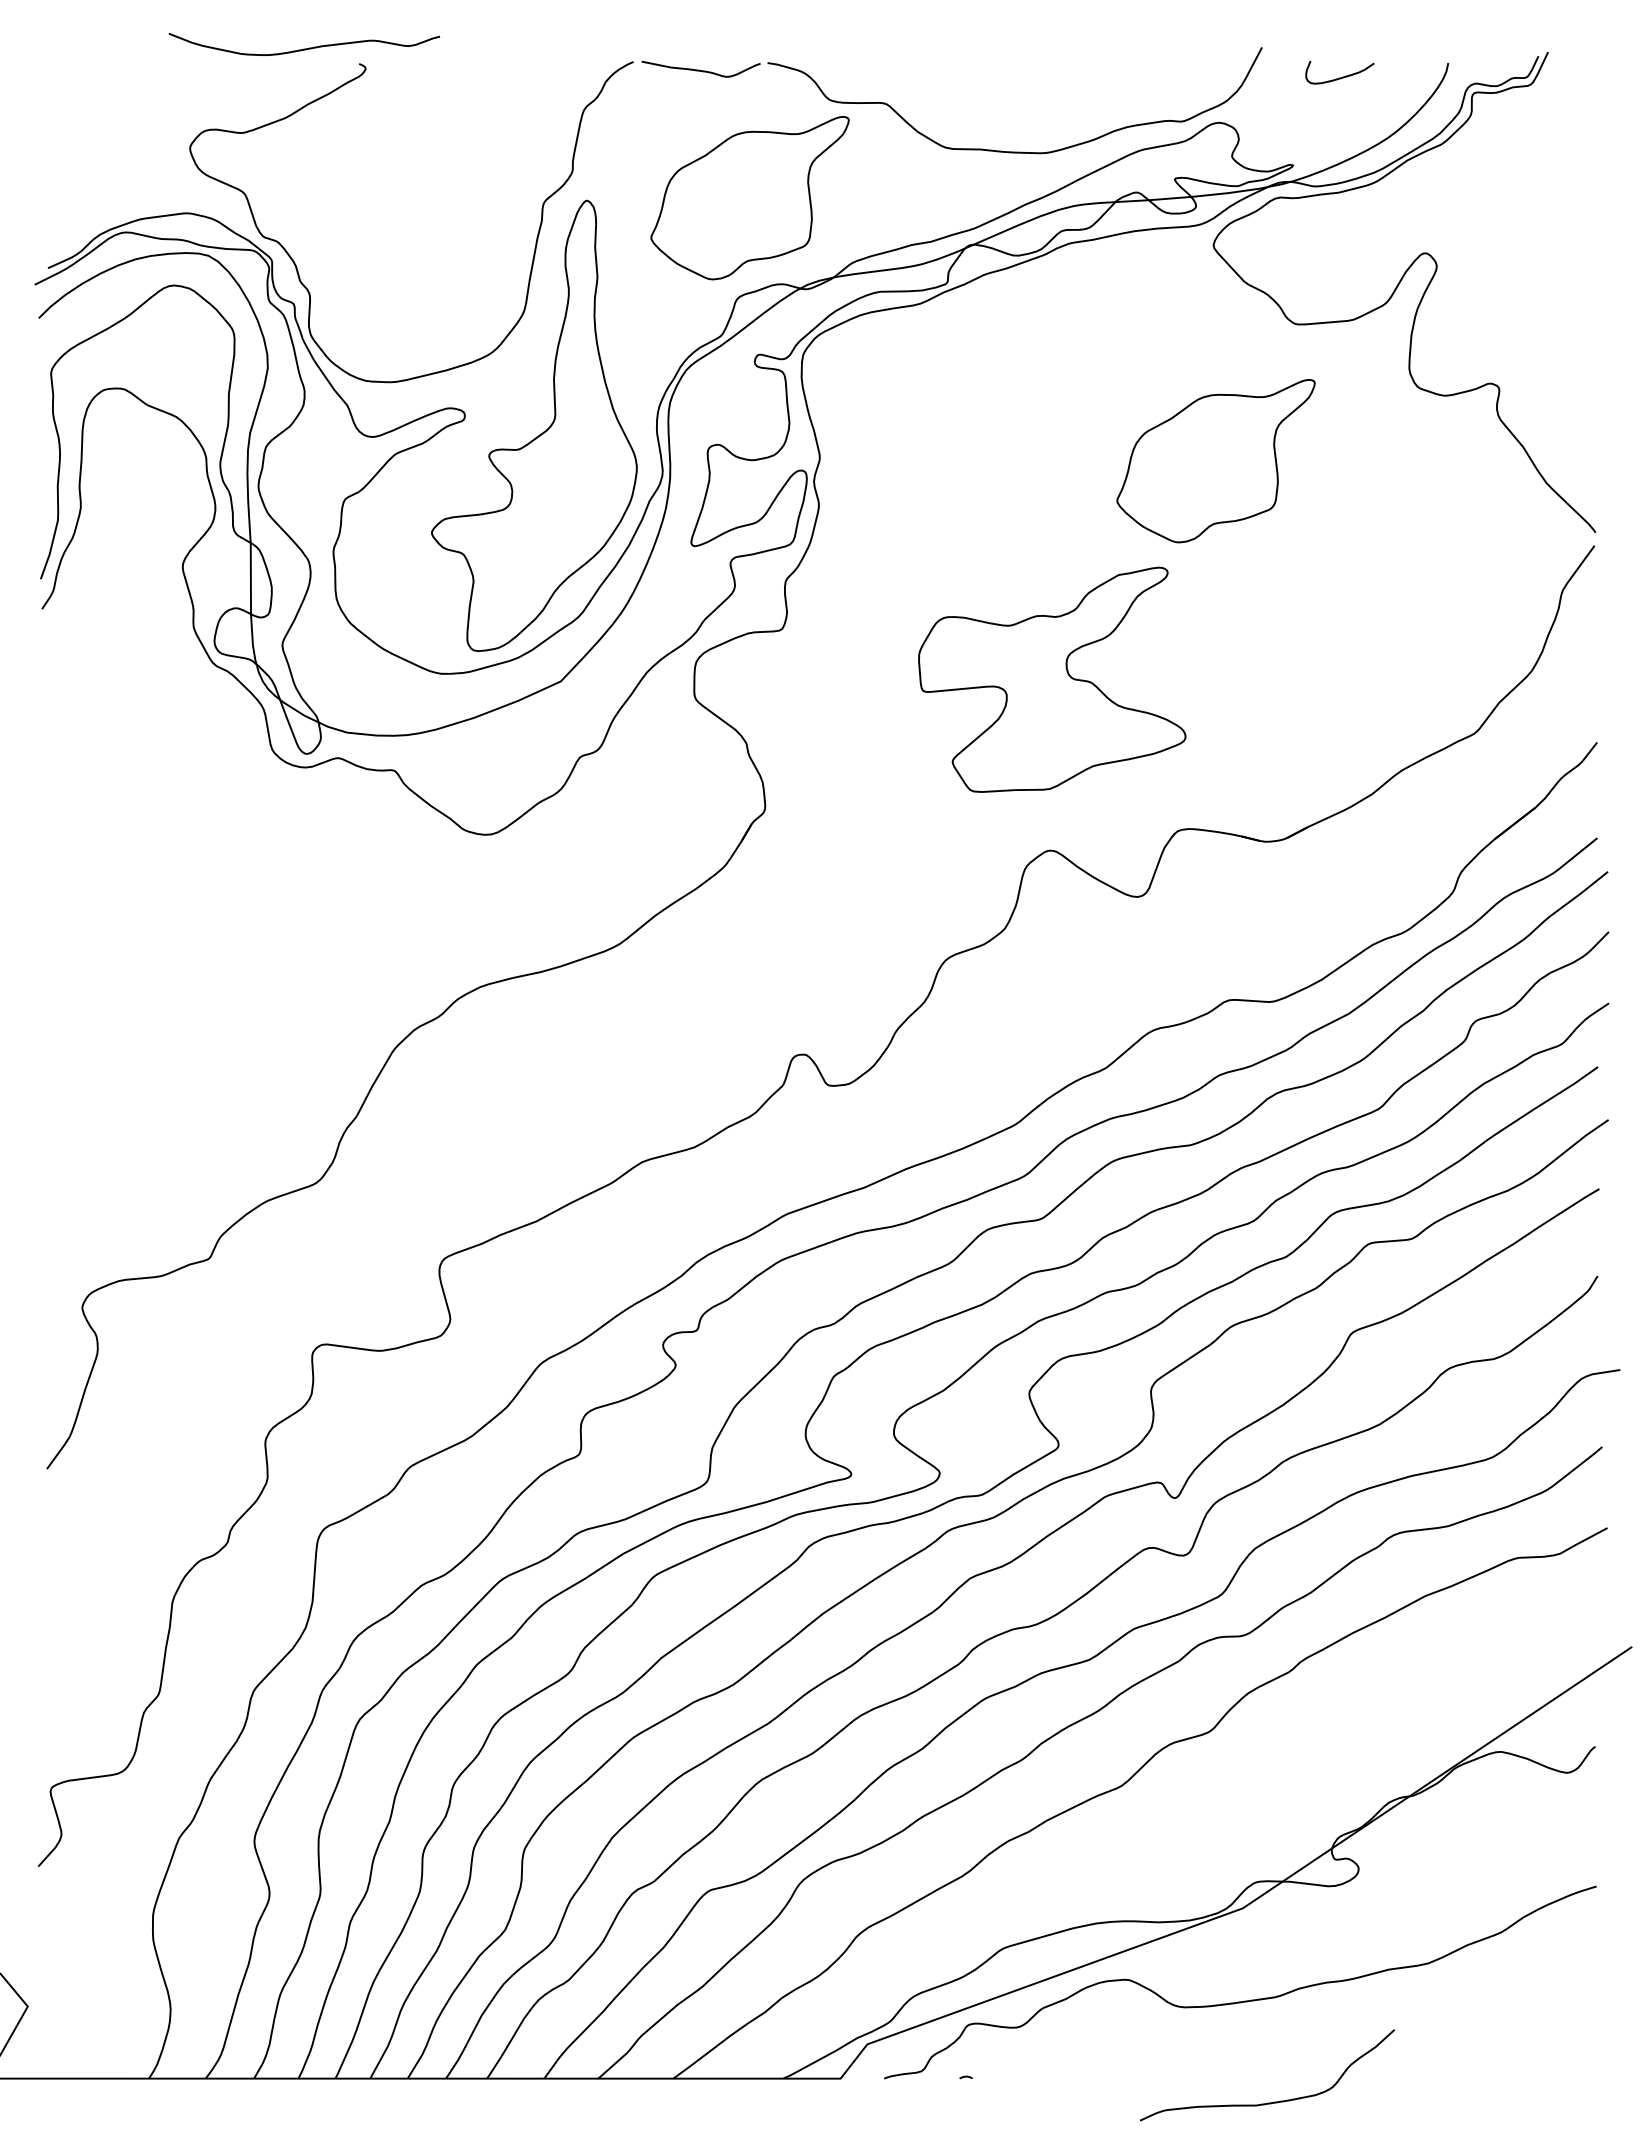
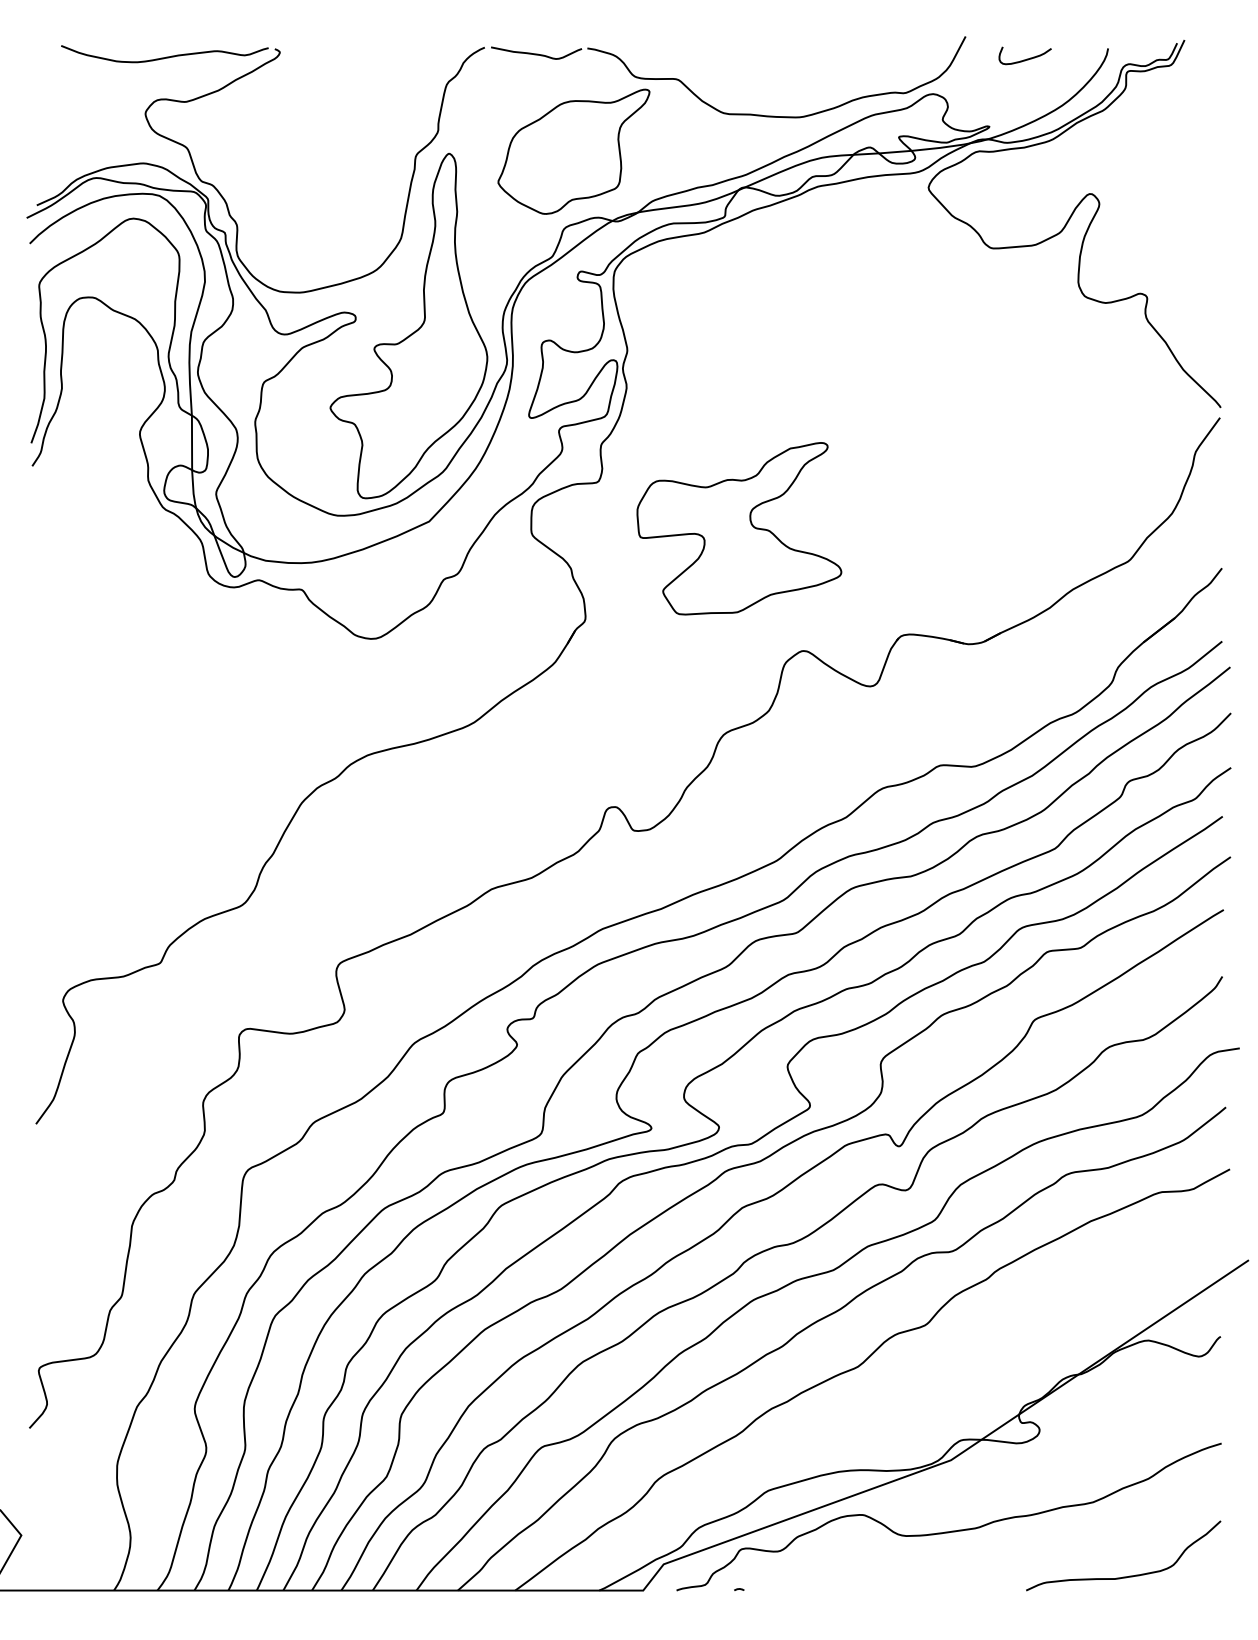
curve: (304, 48) -> (164, 57), moved
part: (1215, 461) -> (930, 353), removed
part: (1052, 679) -> (739, 528), moved
curve: (1274, 2101) -> (1128, 1575), moved

